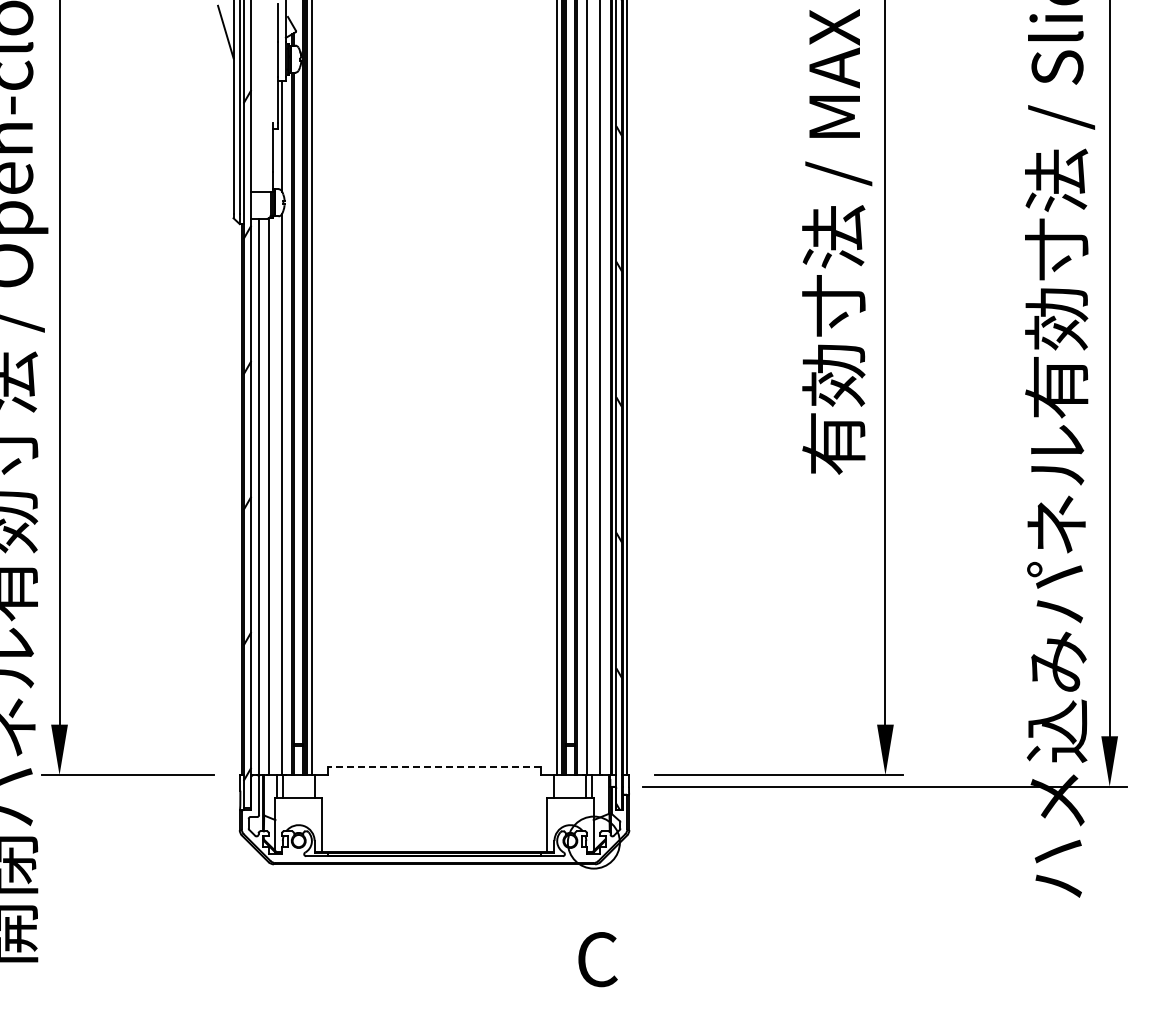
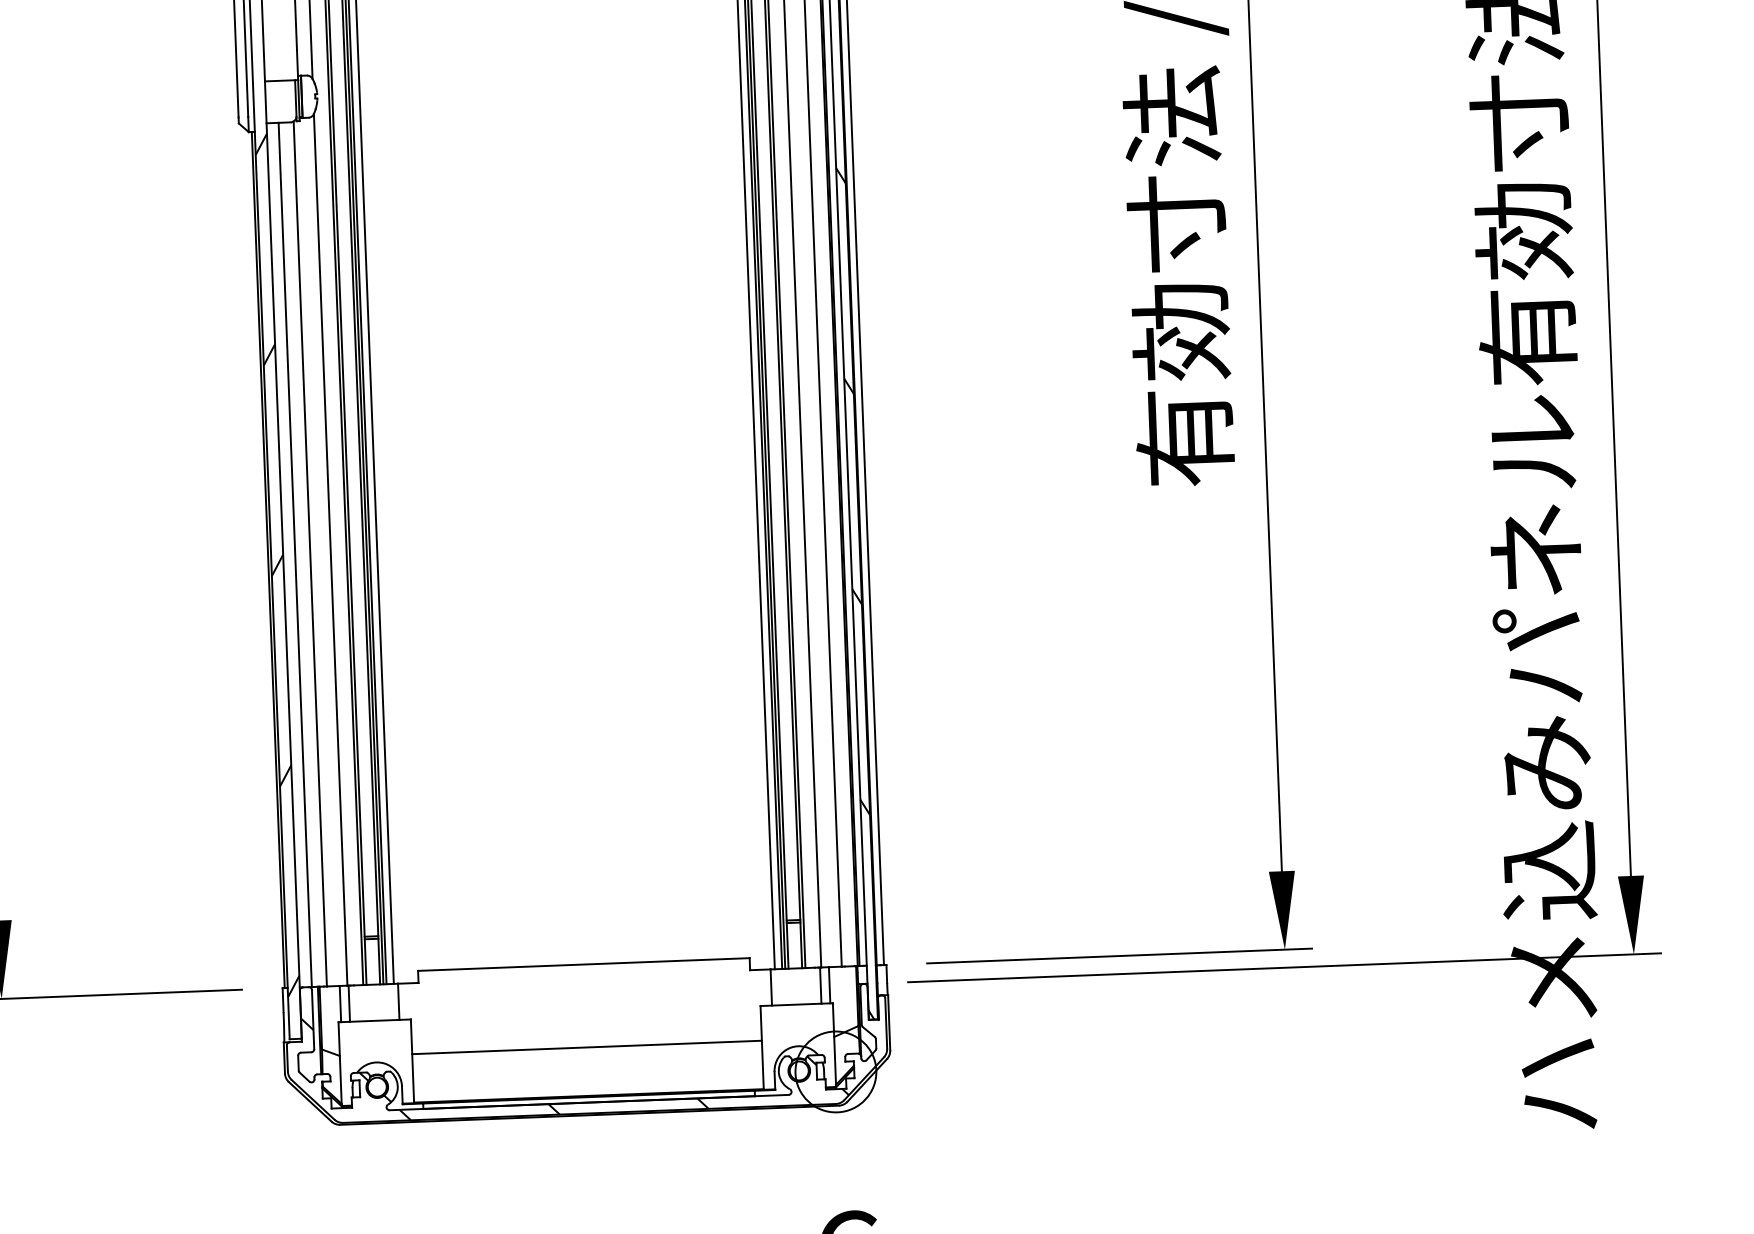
line: (434, 767) -> (583, 964), dashed -> solid
line: (434, 820) -> (586, 1047), added
hatch: (426, 829) -> (575, 1061), added

